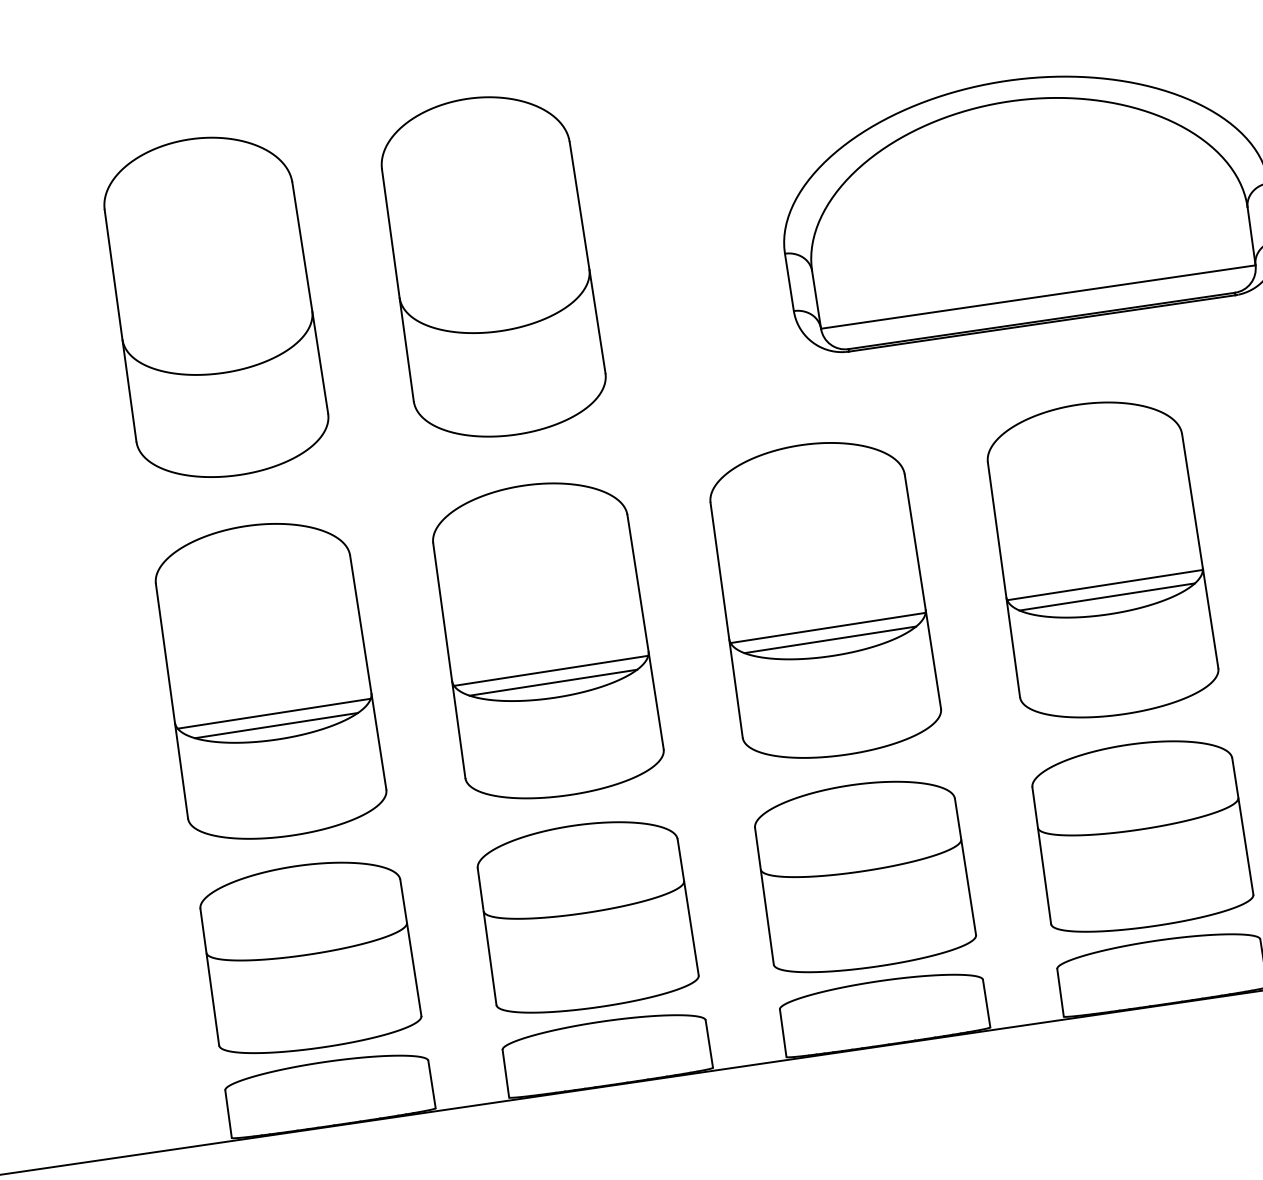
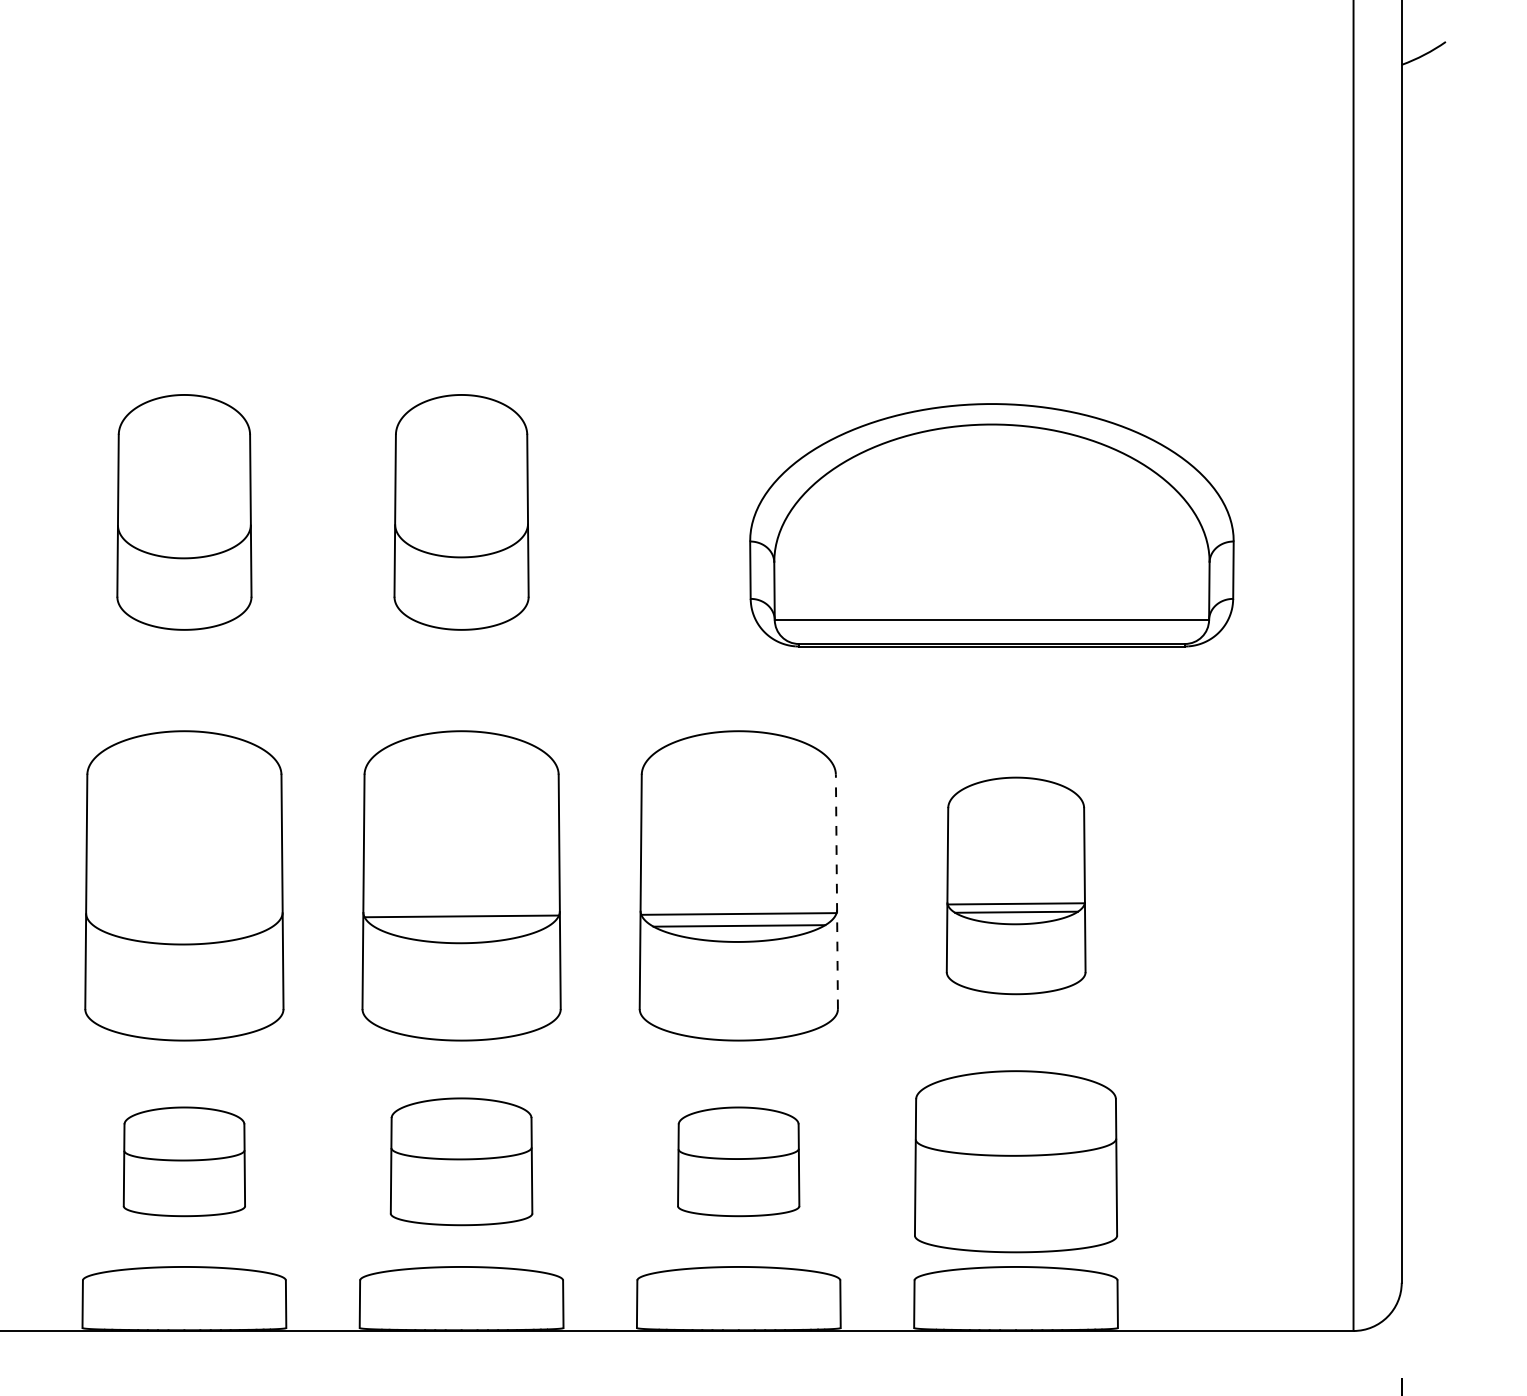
part: (491, 266) -> (461, 512), size x0.7
part: (214, 307) -> (184, 512), size x0.7
part: (1101, 558) -> (1016, 885), size x0.7
line: (922, 591) -> (836, 891), solid -> dashed
line: (553, 682) -> (462, 928), removed
line: (274, 713) -> (184, 918), removed
line: (275, 725) -> (184, 930), removed
part: (863, 875) -> (738, 1161), size x0.6
part: (586, 916) -> (461, 1161), size x0.7
part: (309, 956) -> (184, 1161), size x0.6

